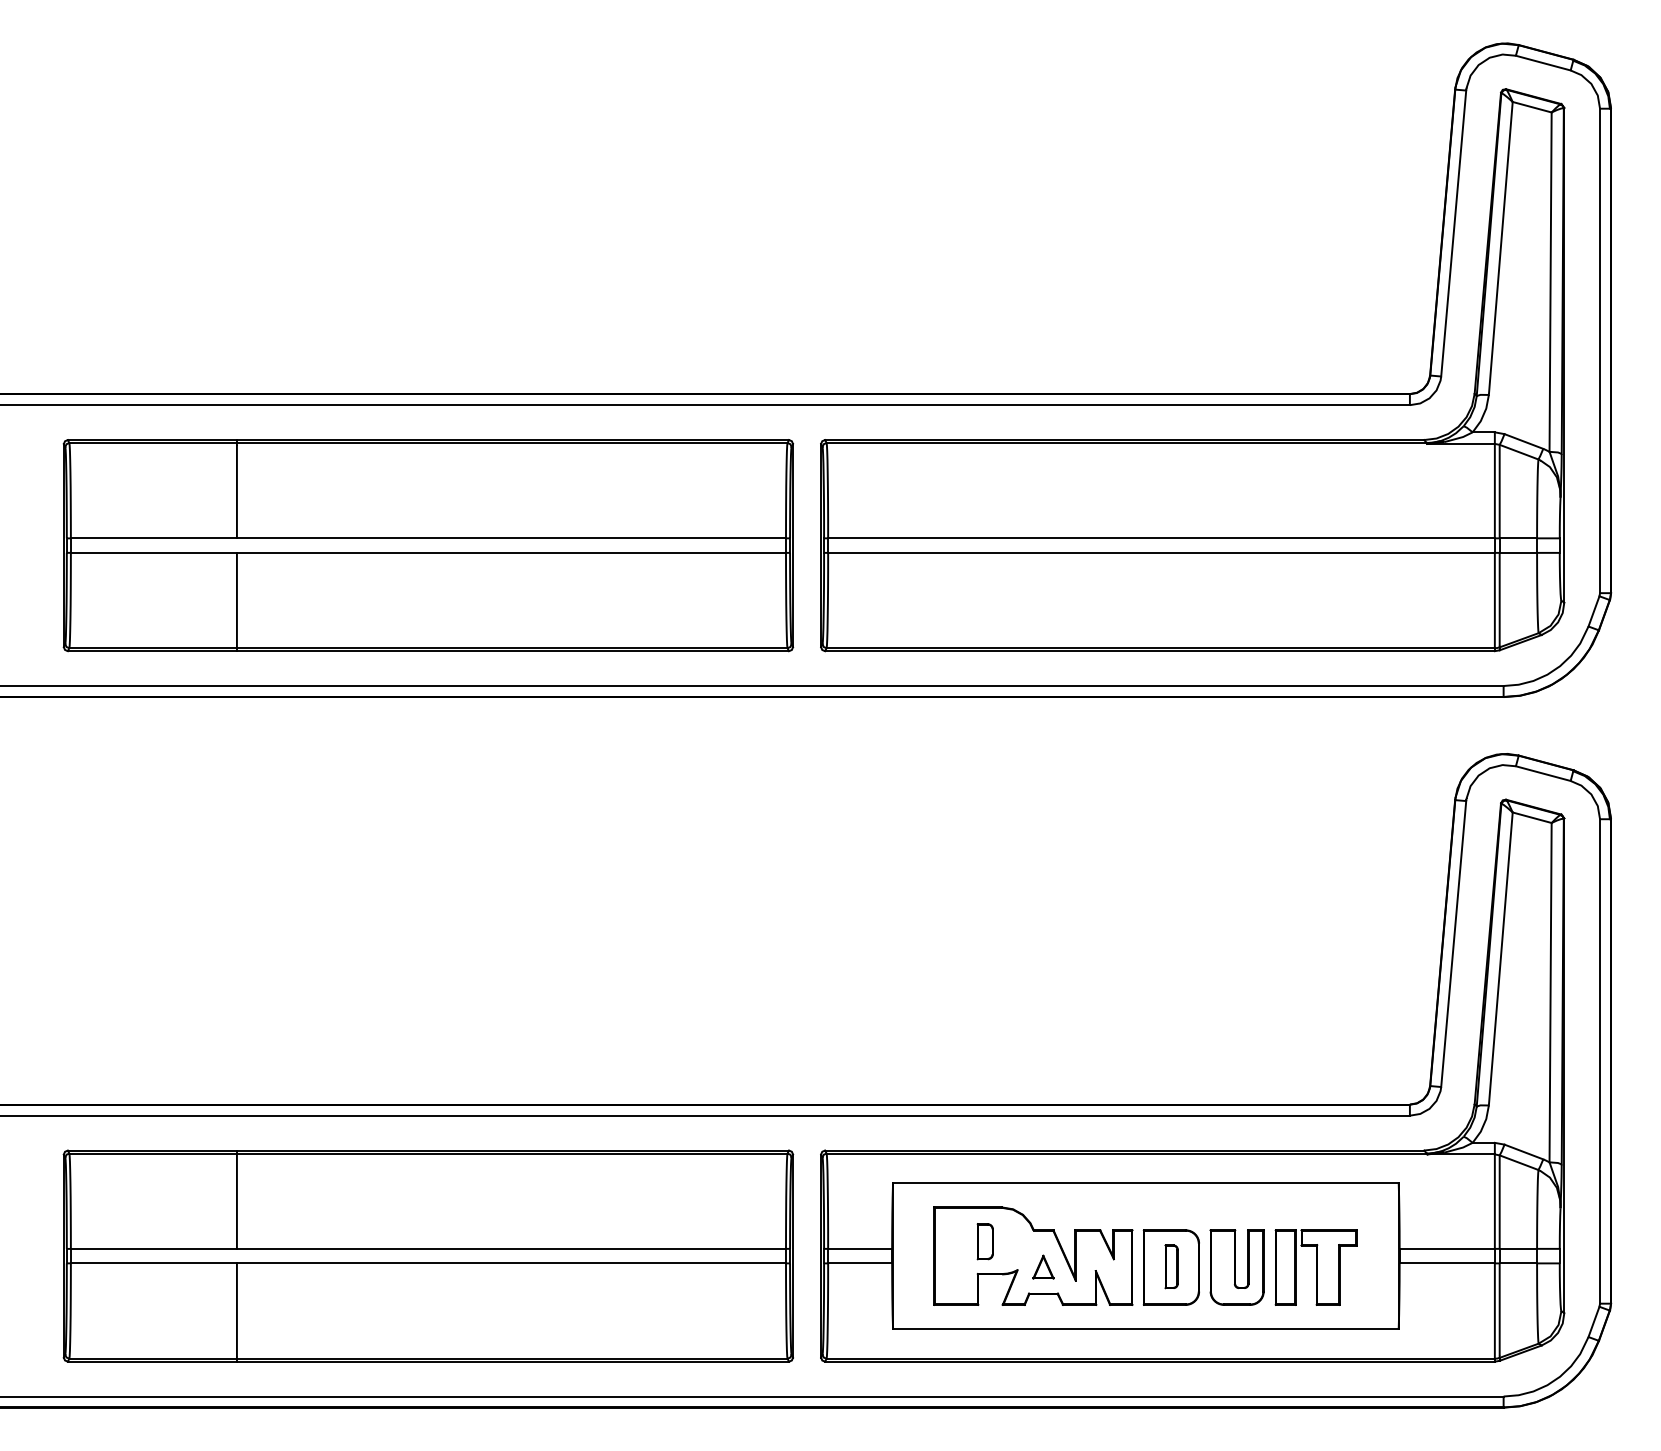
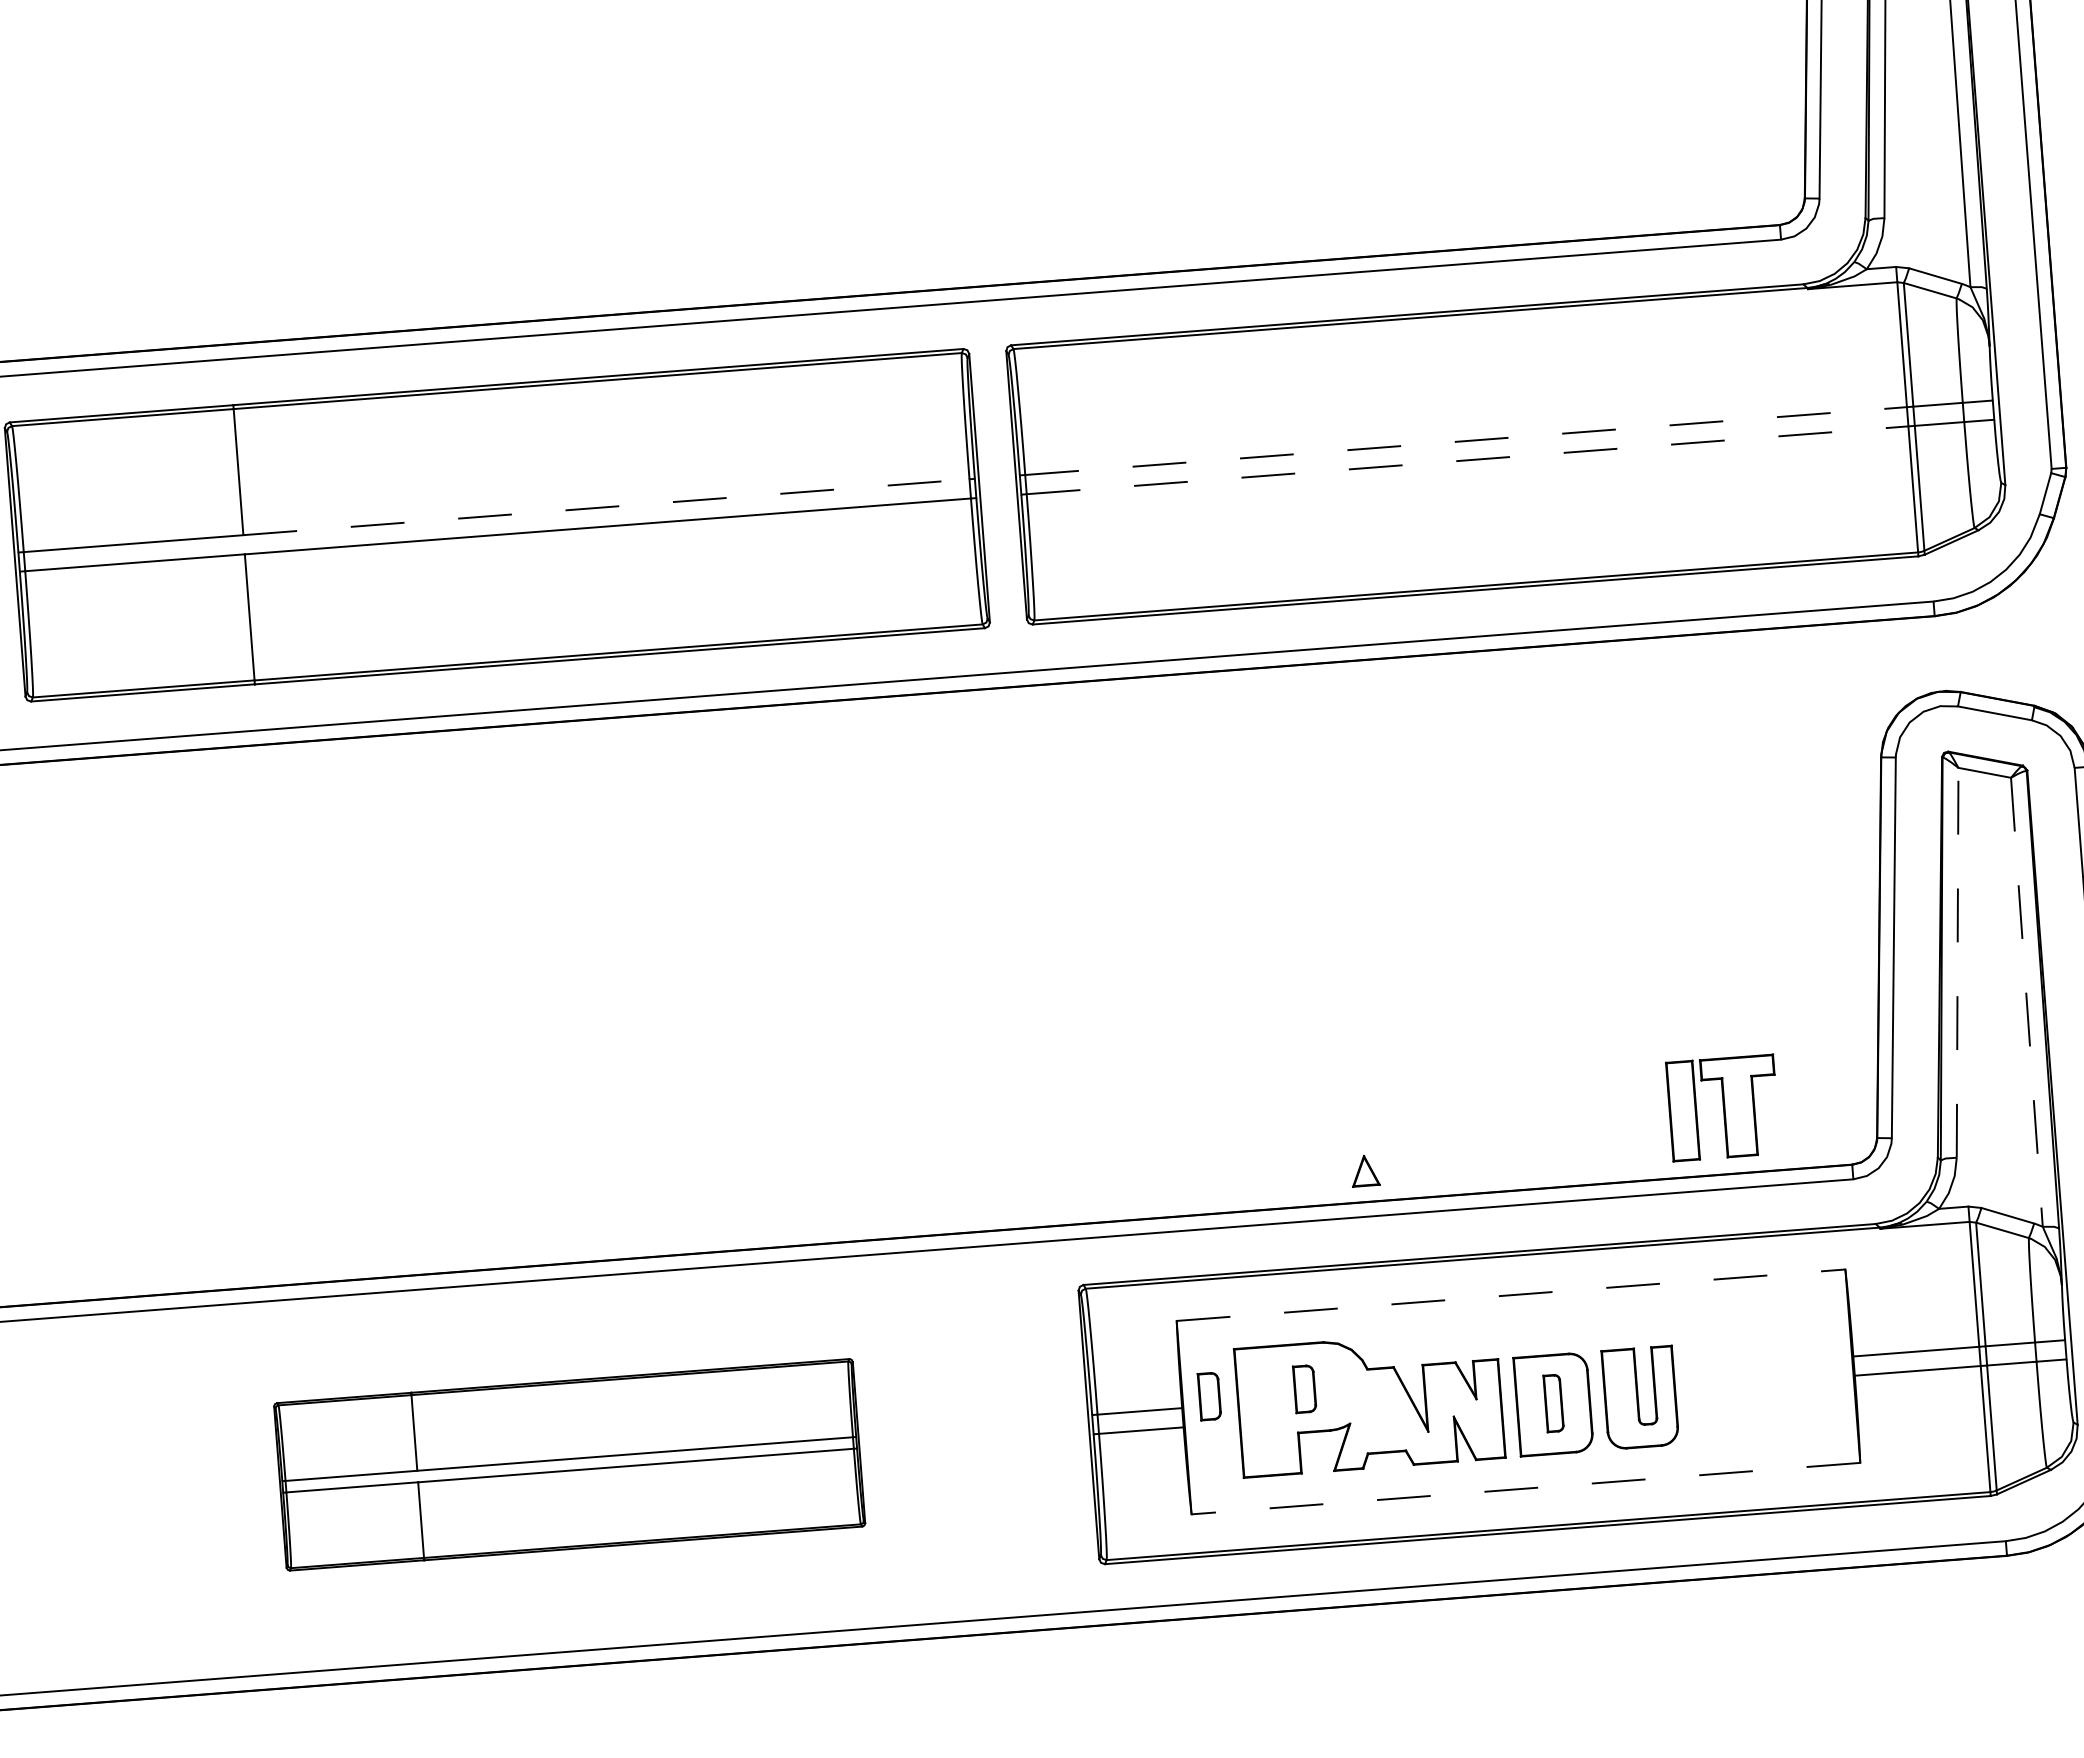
line: (511, 538) -> (606, 507), solid -> dashed
line: (1161, 538) -> (1466, 441), solid -> dashed
line: (1161, 552) -> (1467, 459), solid -> dashed
line: (1500, 958) -> (1957, 962), solid -> dashed
line: (1550, 992) -> (2026, 1002), solid -> dashed
line: (1145, 1183) -> (1510, 1295), solid -> dashed
part: (912, 1241) -> (1208, 1396), added
part: (428, 1255) -> (569, 1464), size x0.6
part: (1043, 1266) -> (1365, 1170), moved
part: (1315, 1267) -> (1722, 1108), moved
line: (1145, 1329) -> (1525, 1488), solid -> dashed

